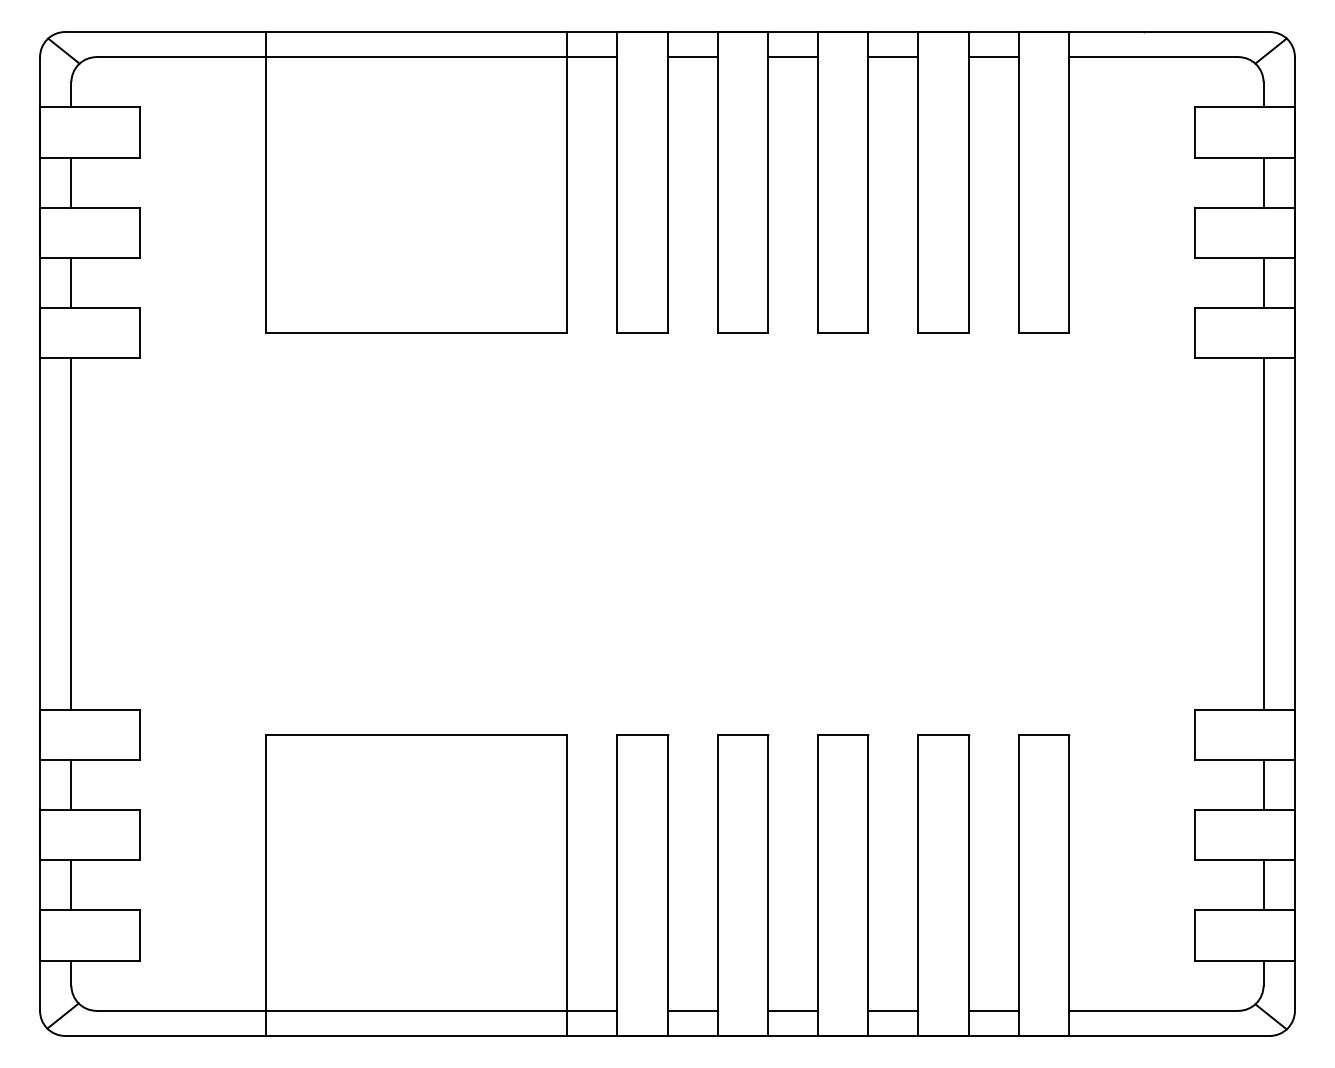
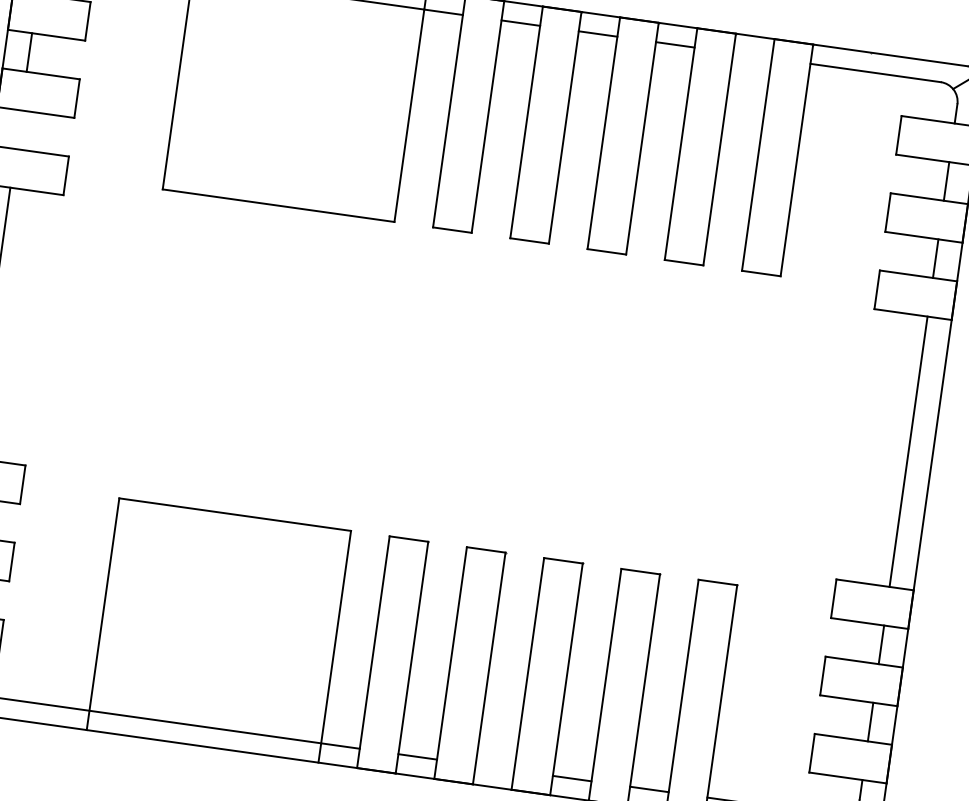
line: (993, 57) -> (752, 55), removed
line: (71, 282) -> (18, 129), removed
line: (792, 1010) -> (494, 767), removed

